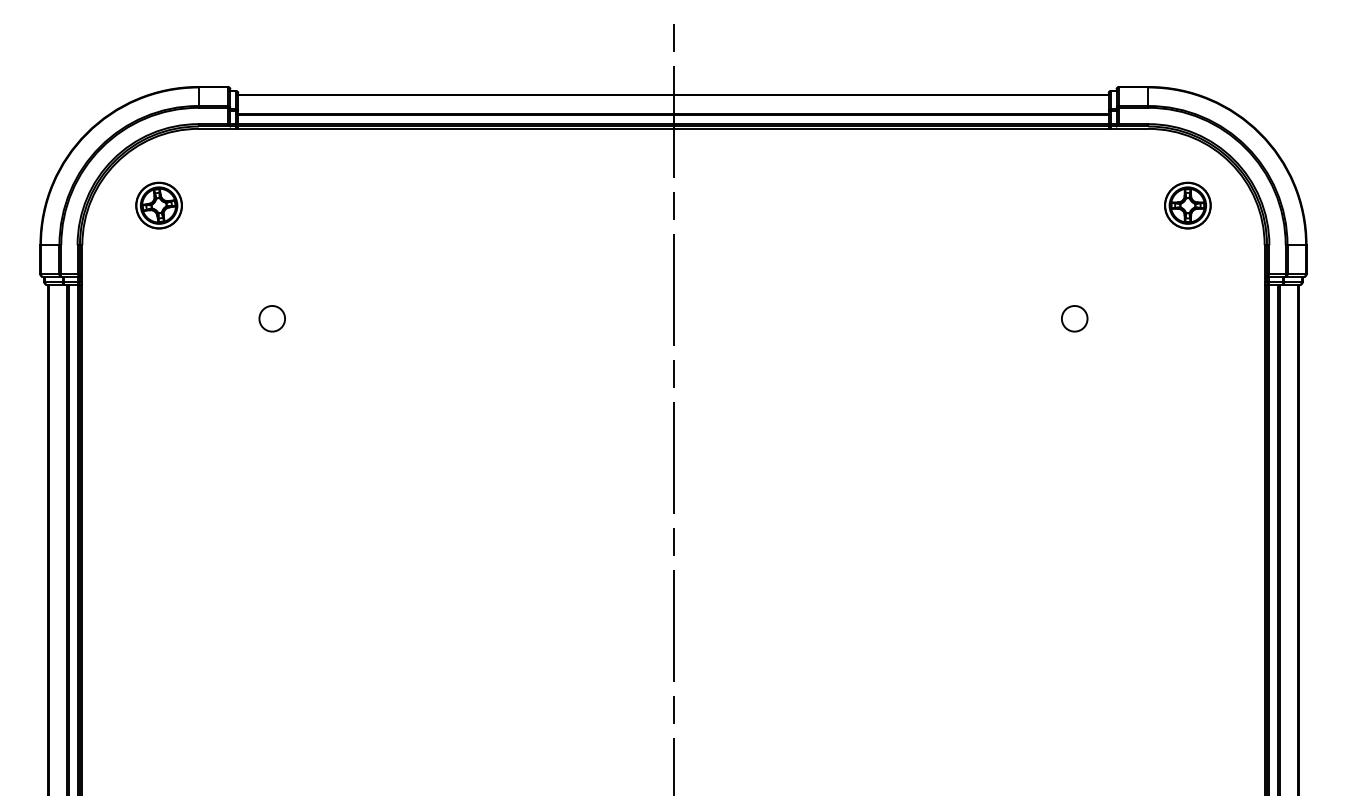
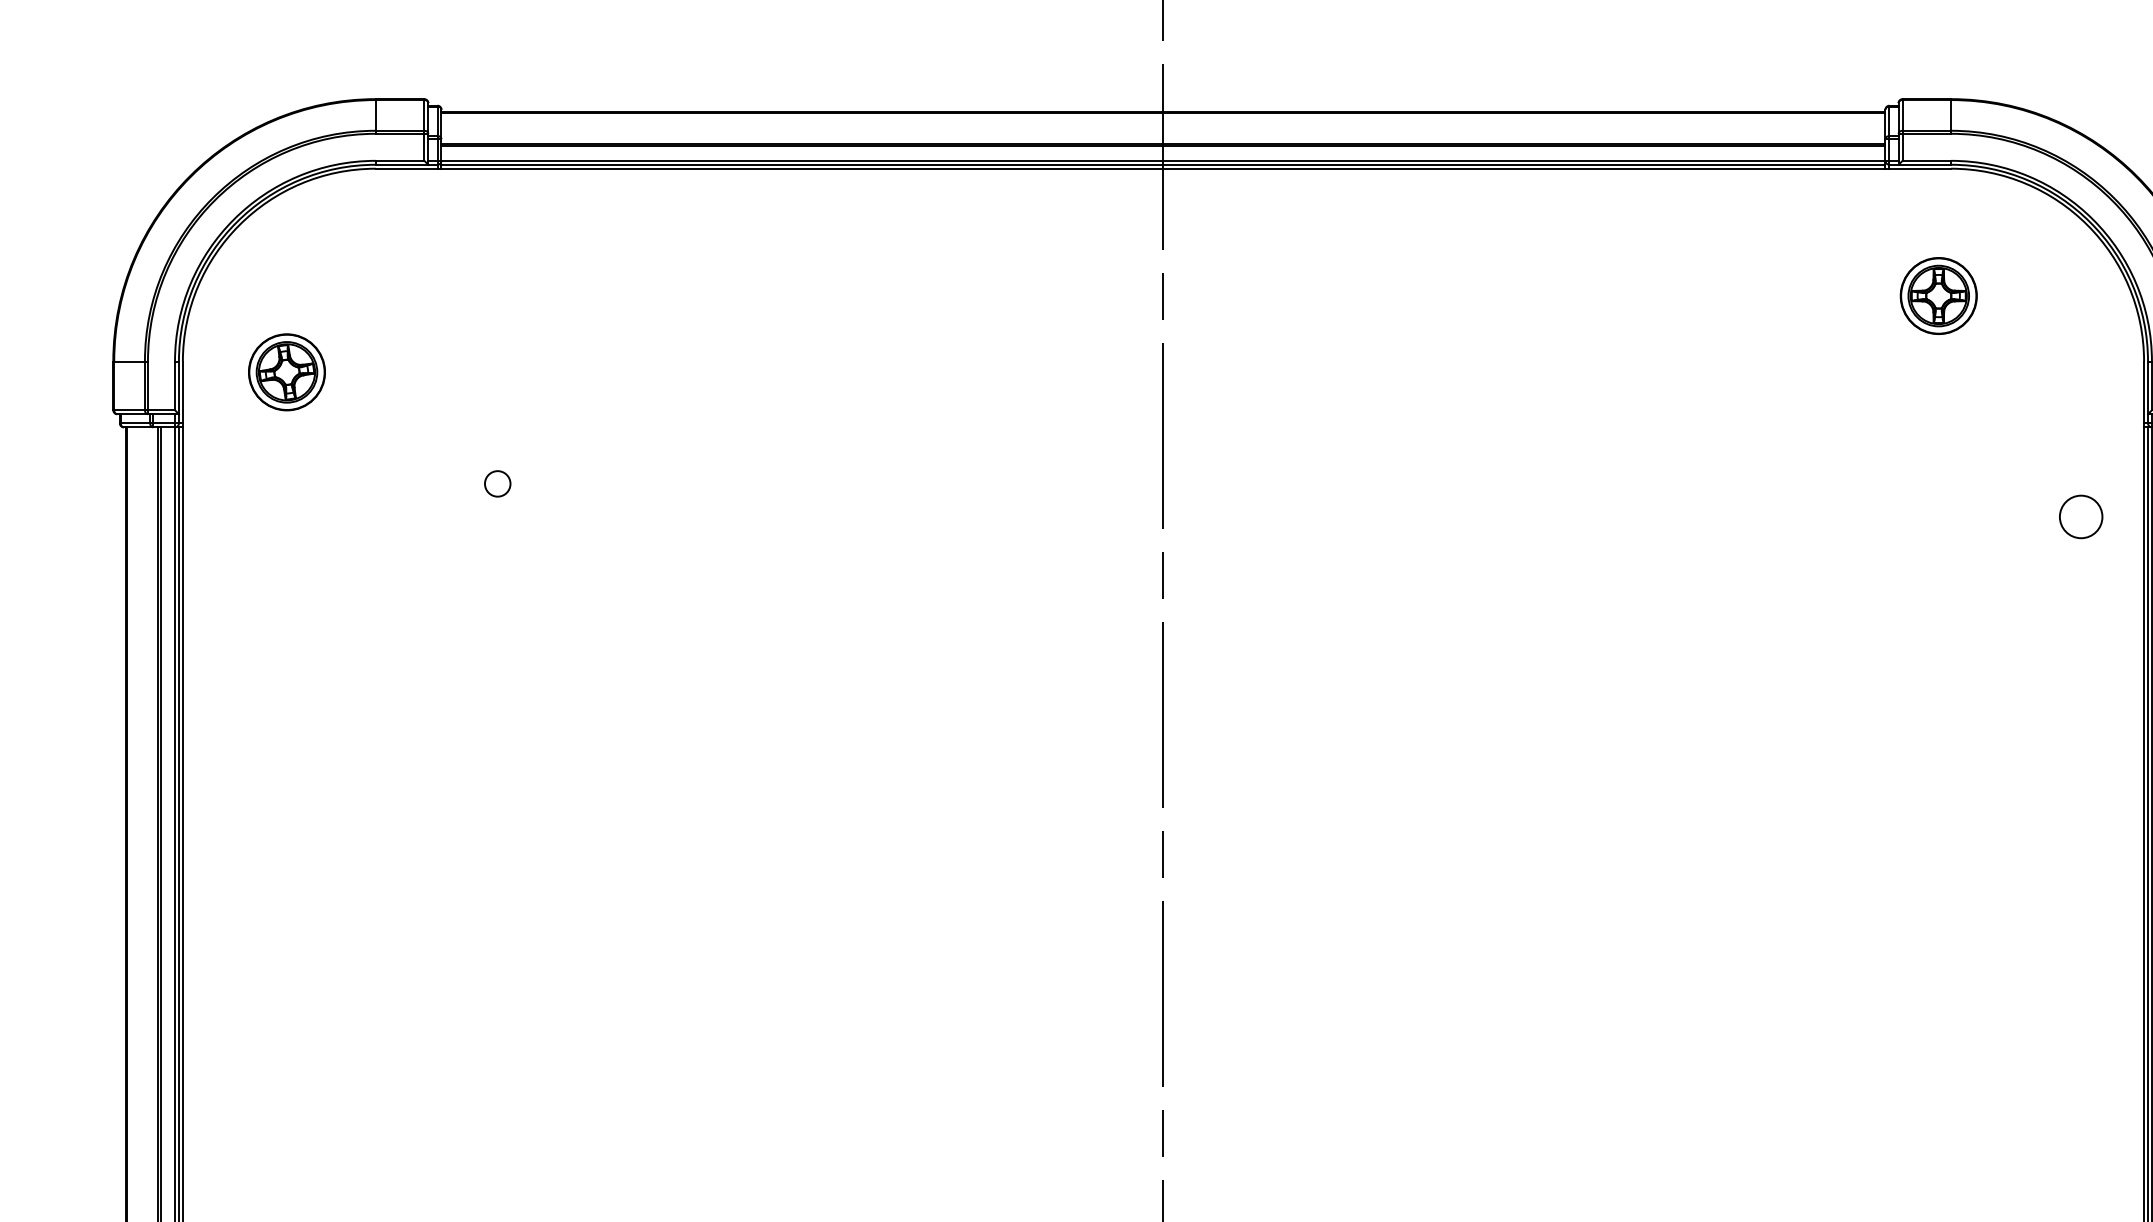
part: (158, 205) -> (285, 372), moved
part: (1187, 205) -> (1938, 295), moved
circle: (271, 318) -> (496, 483), size x0.6
circle: (1074, 318) -> (2080, 516), moved

